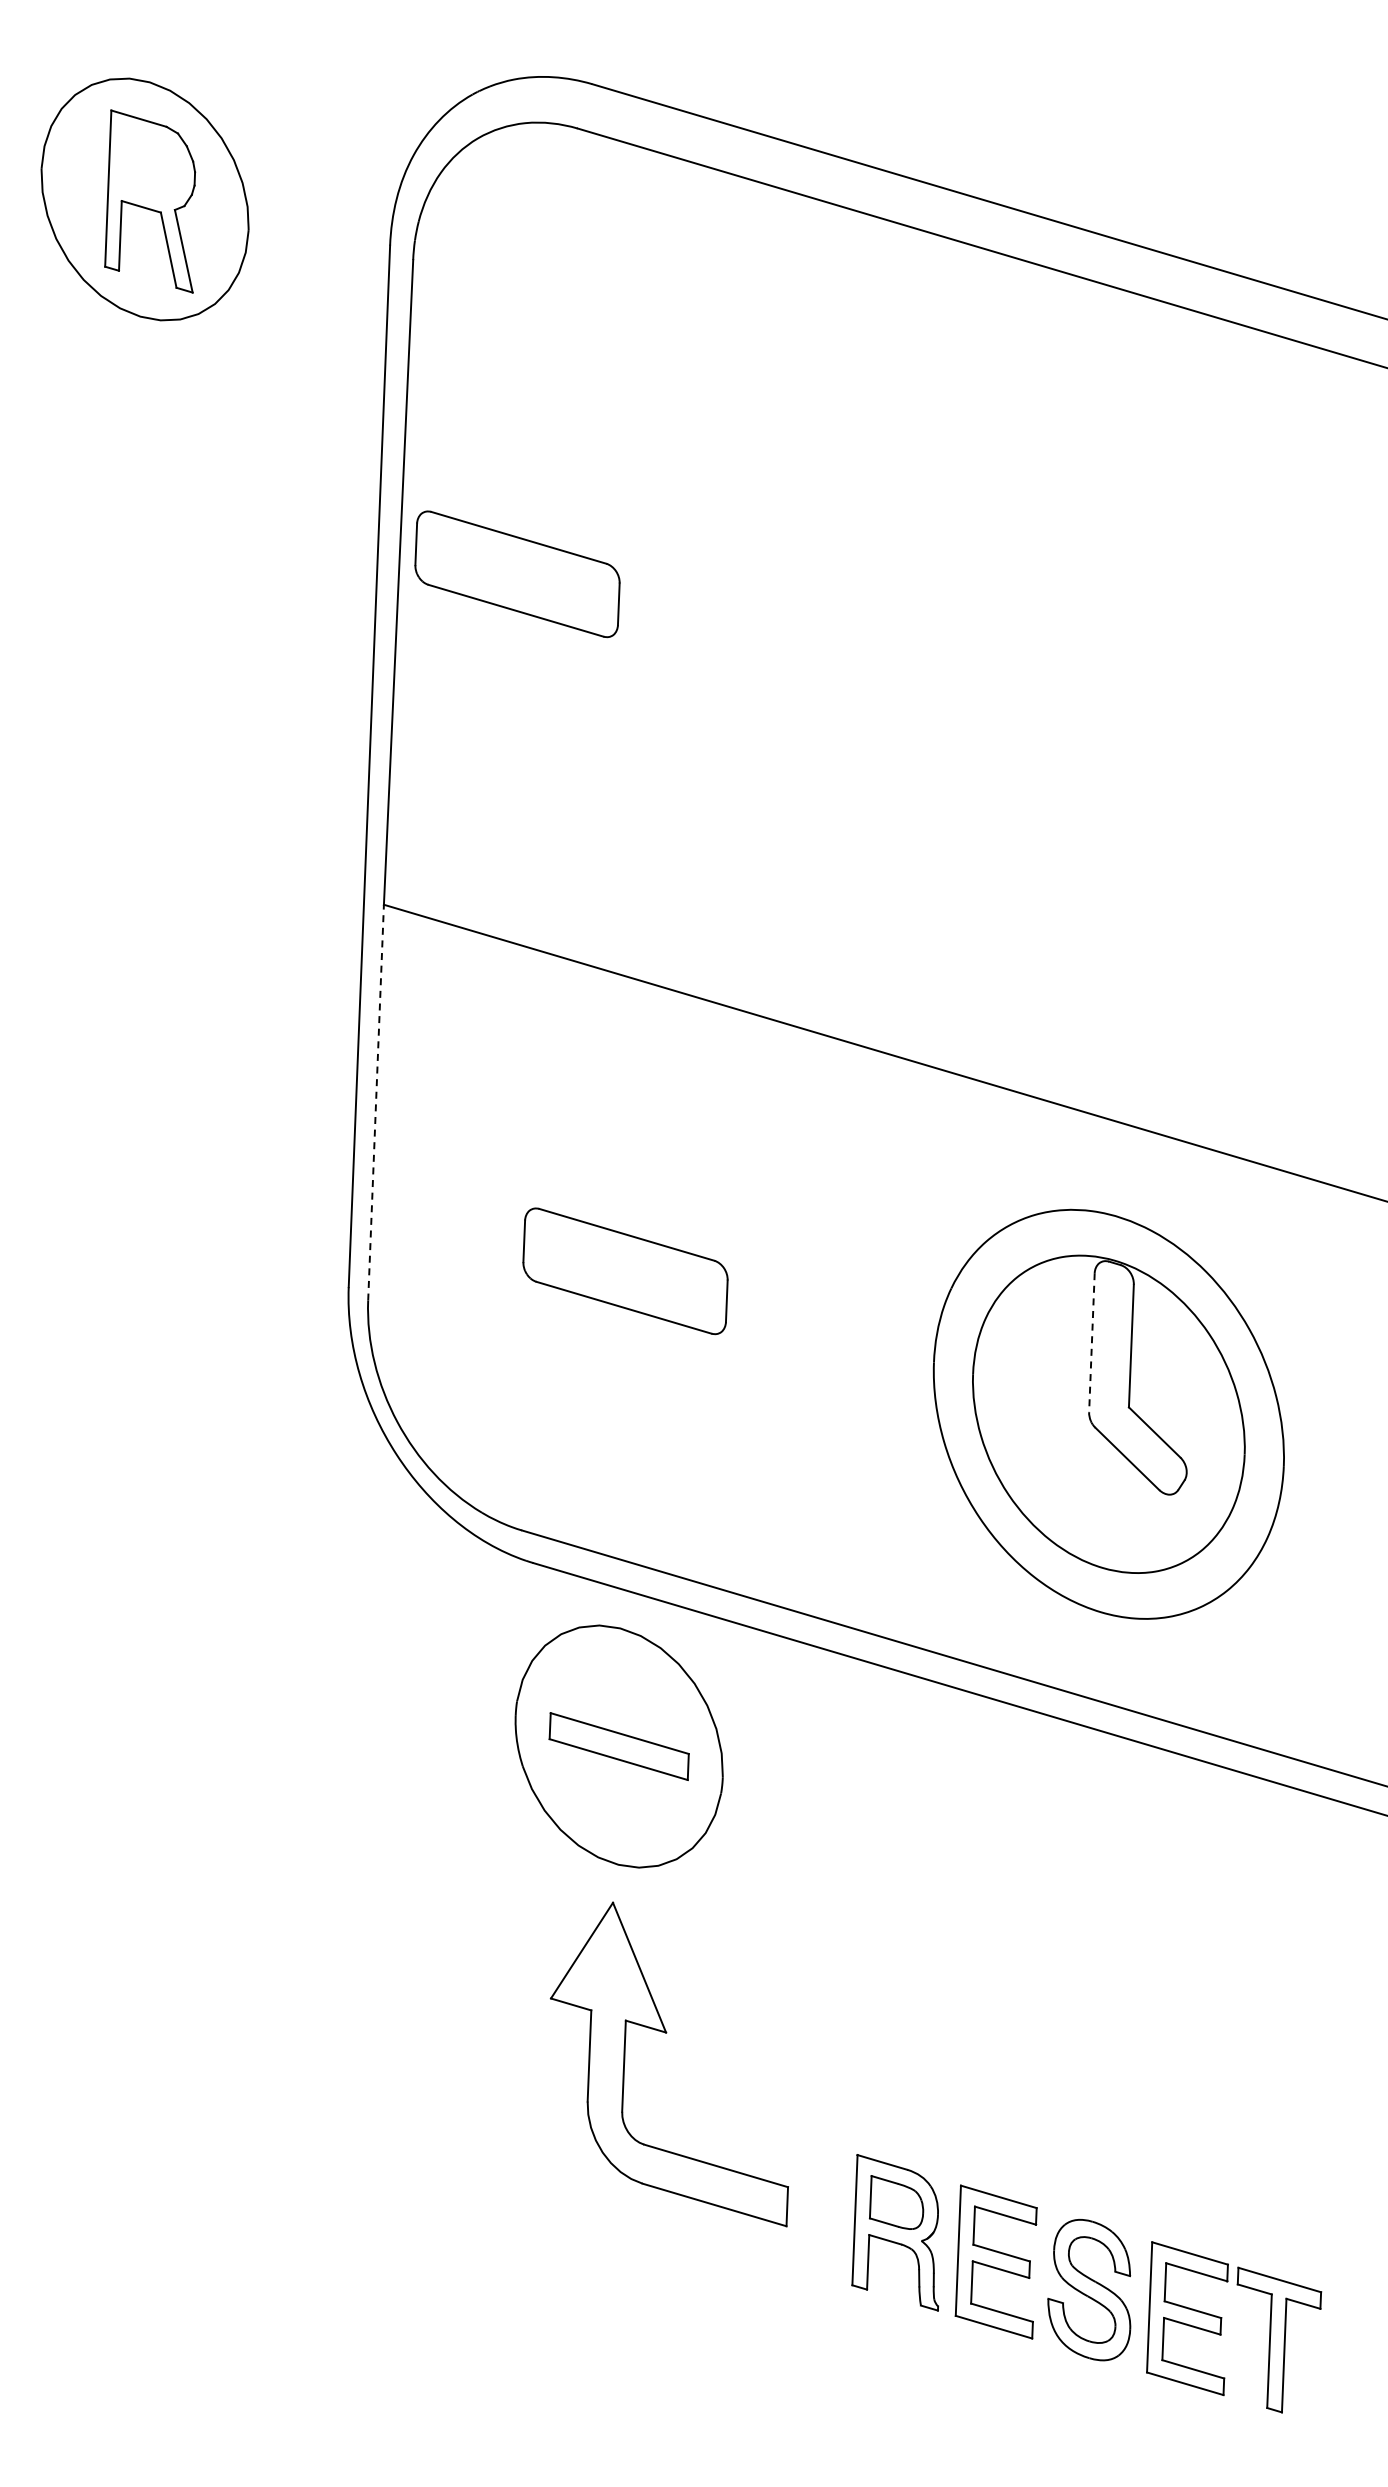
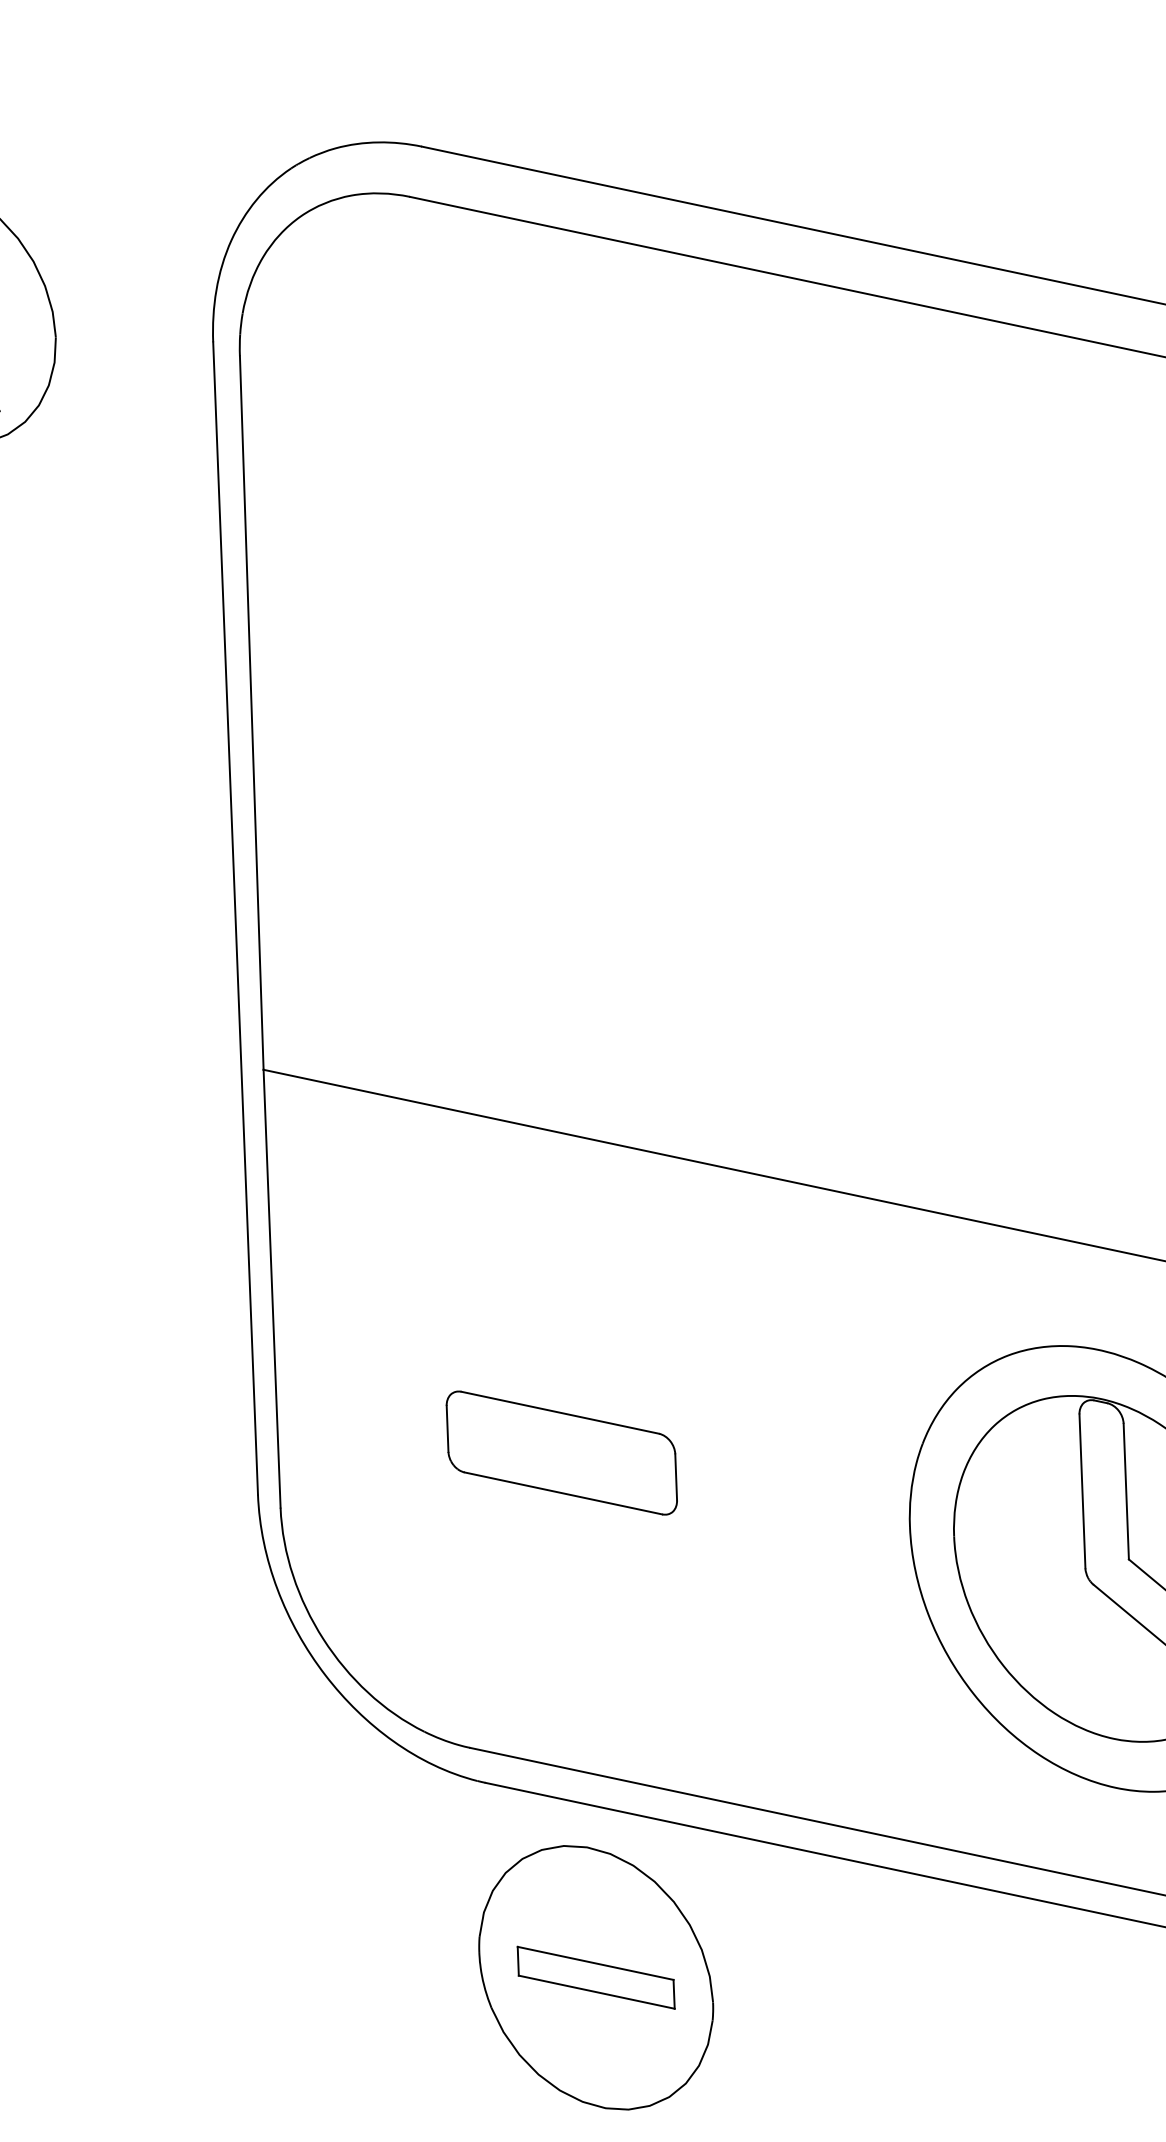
part: (517, 574) -> (382, 693), removed
line: (376, 1102) -> (272, 1288), dashed -> solid
line: (1091, 1342) -> (1081, 1491), dashed -> solid

